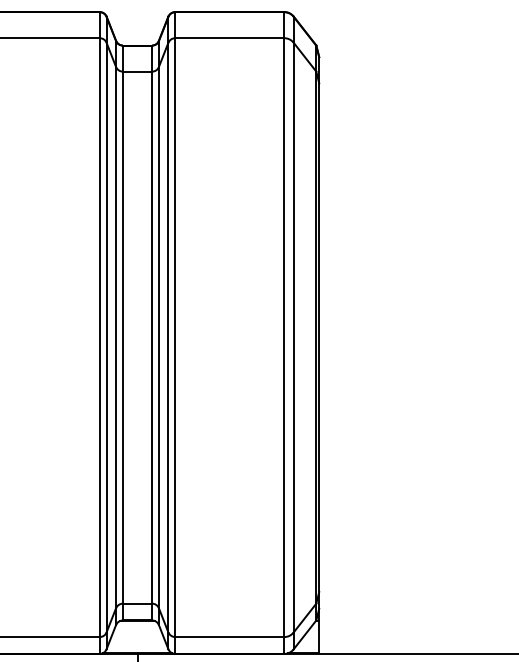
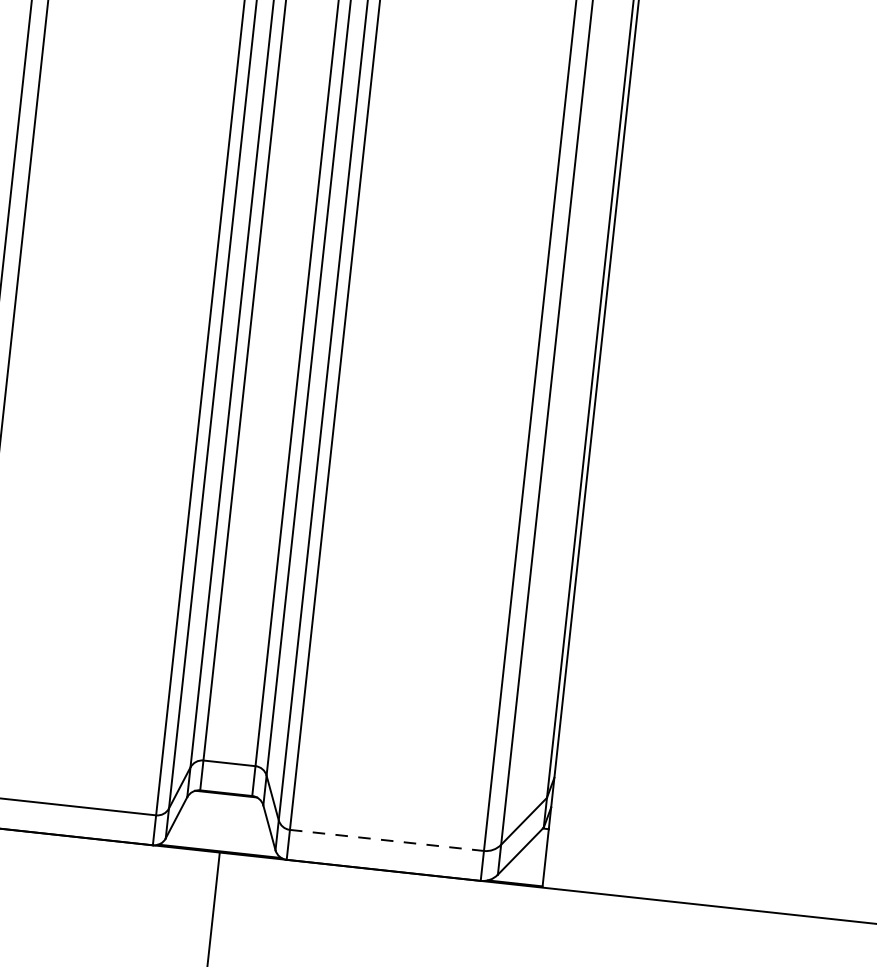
line: (229, 637) -> (386, 841), solid -> dashed

